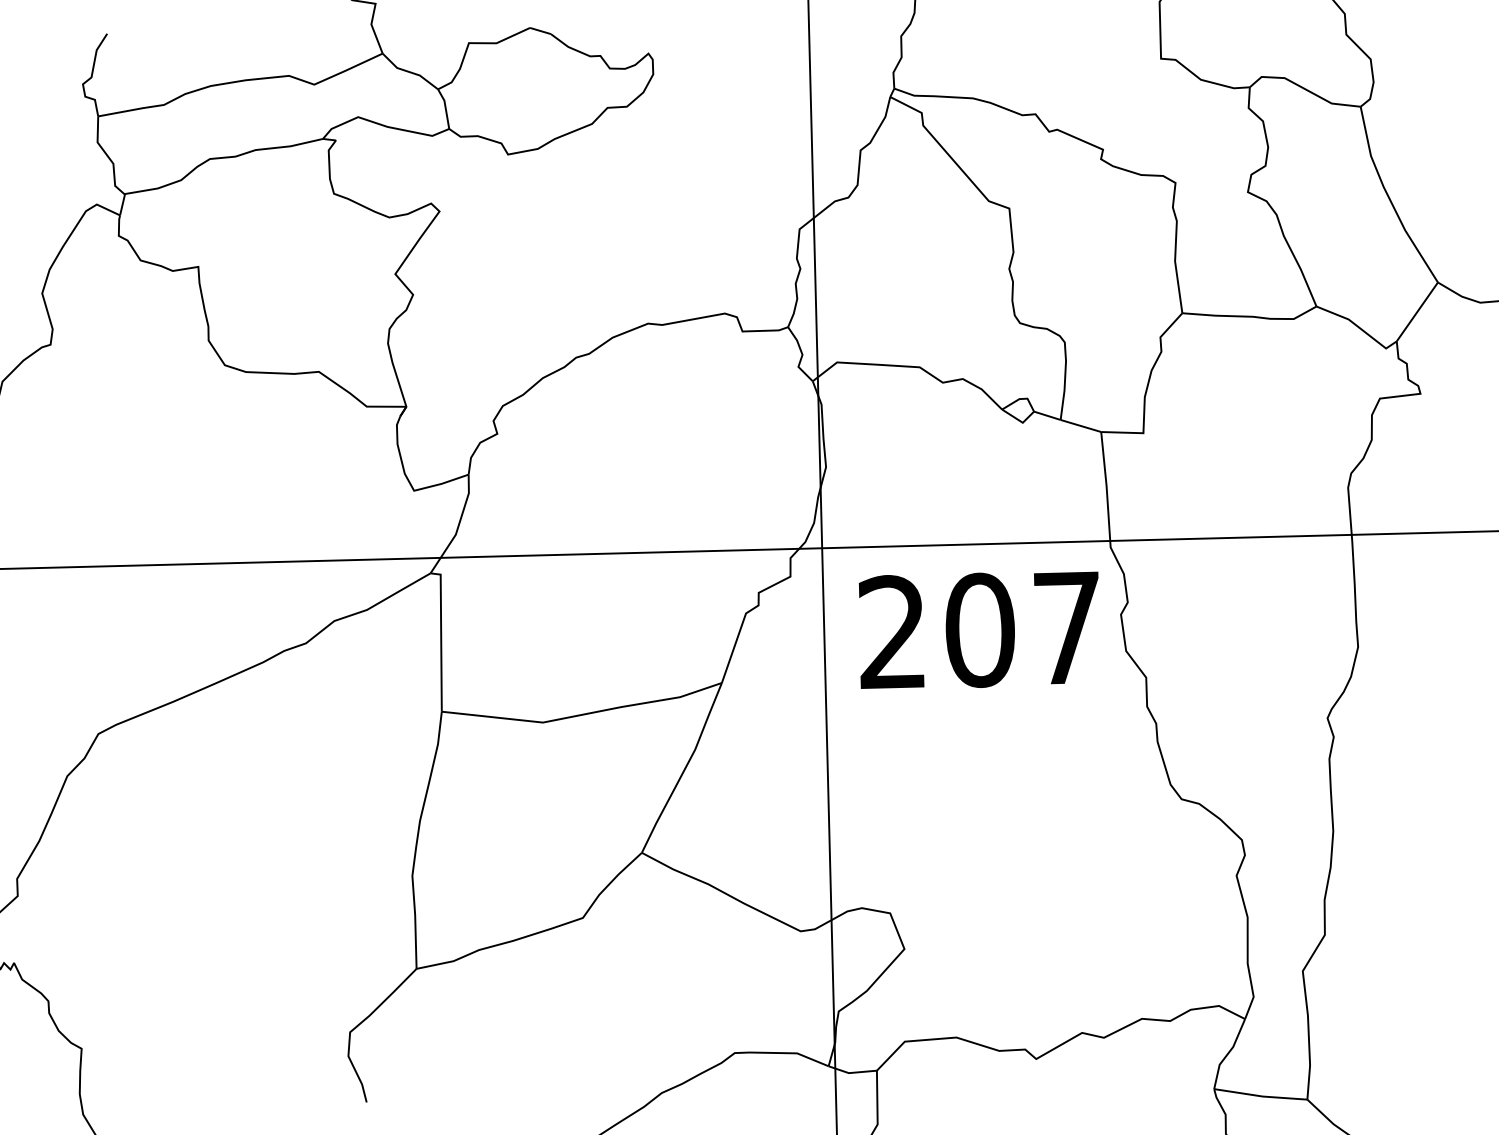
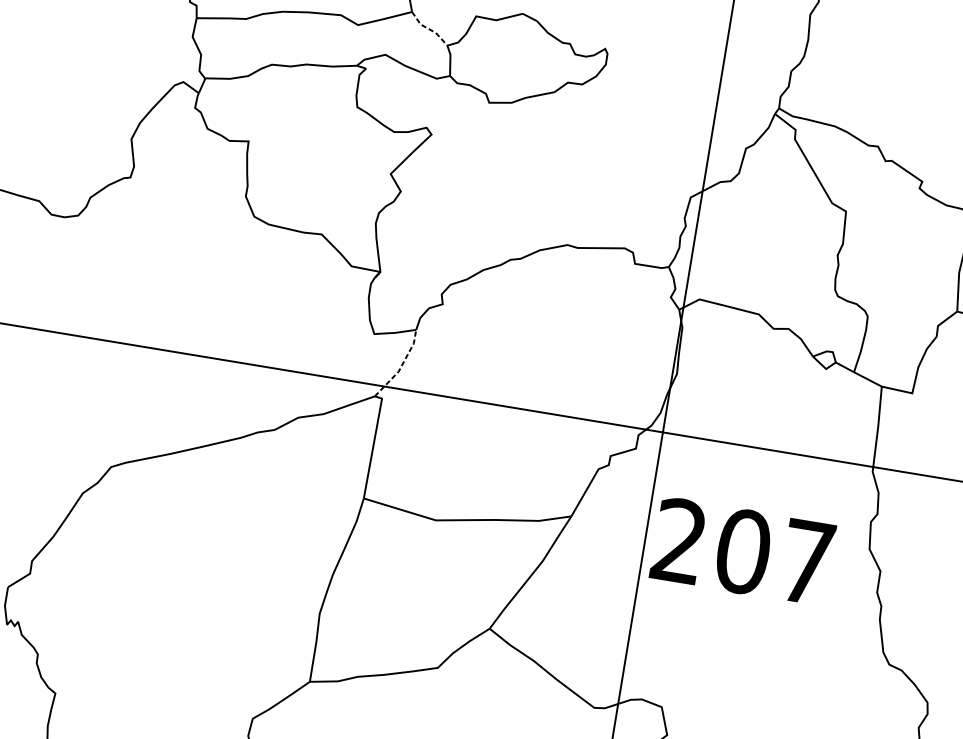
line: (409, 72) -> (428, 29), solid -> dashed
line: (458, 527) -> (401, 366), solid -> dashed
text: (978, 629) -> (742, 550), moved

